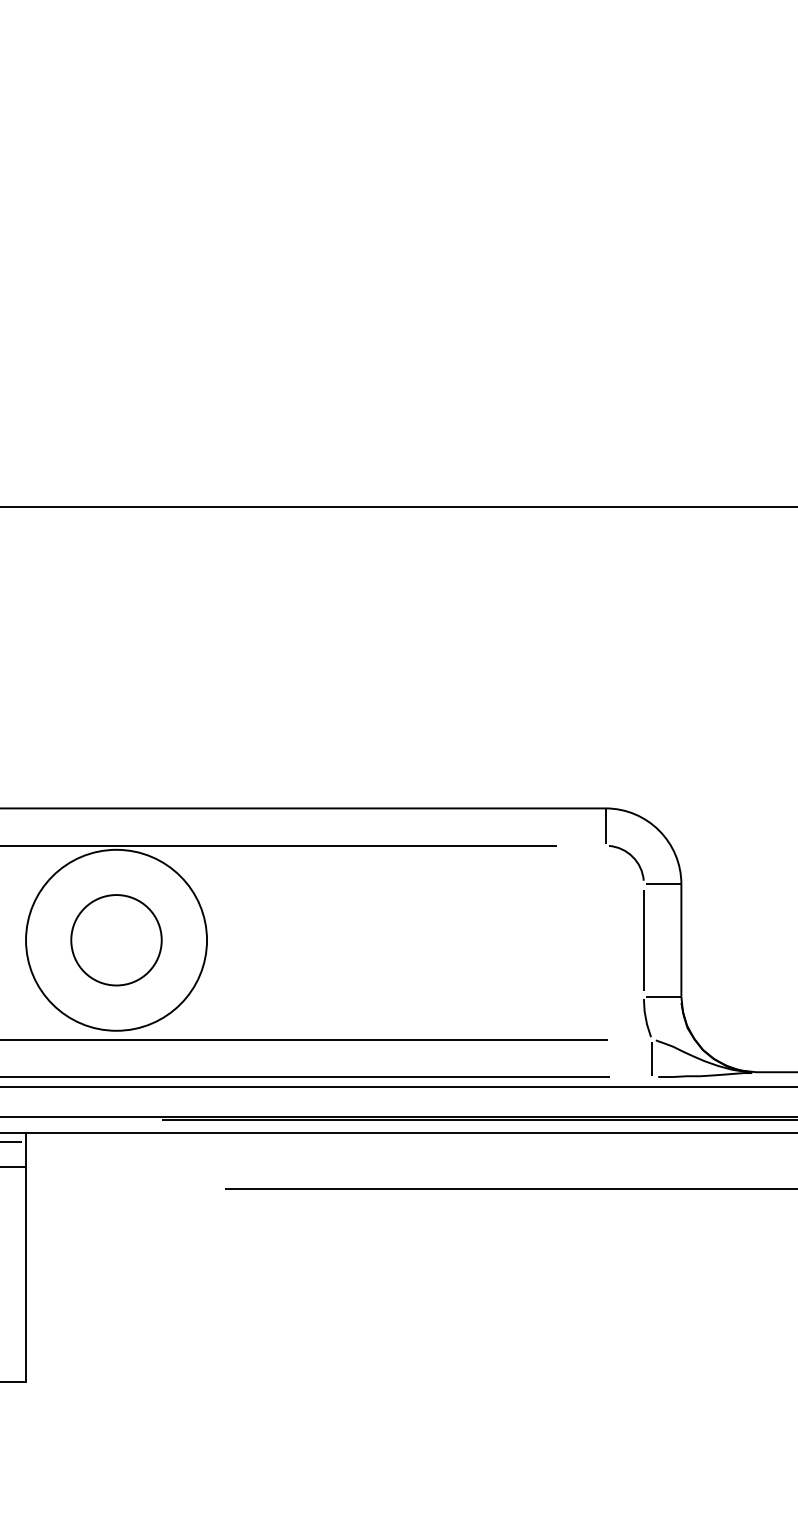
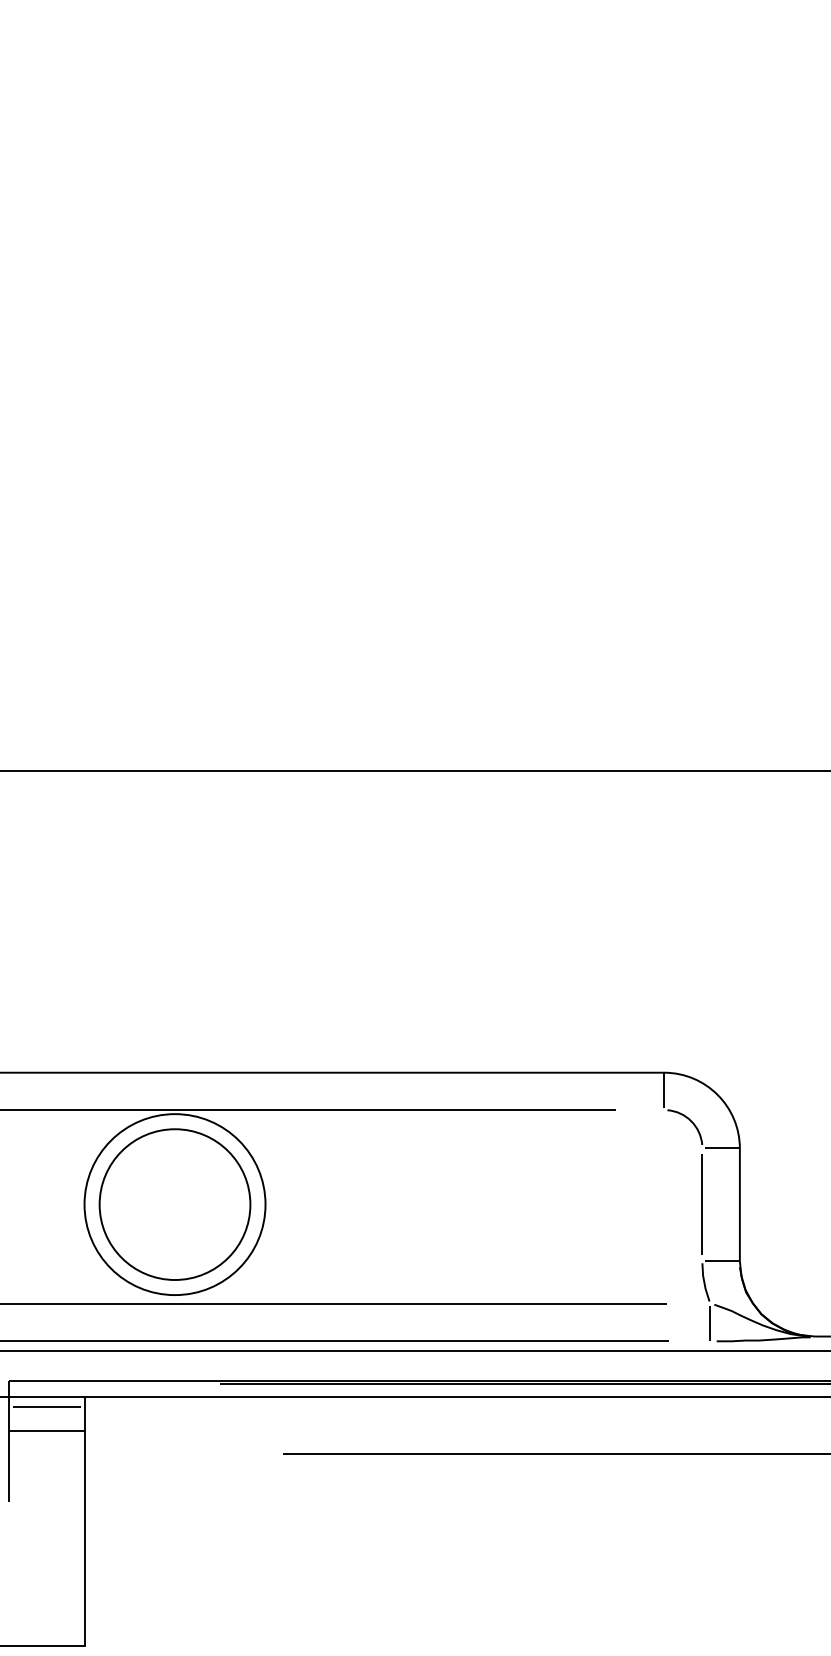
circle: (116, 940) -> (174, 1204), size x1.67

